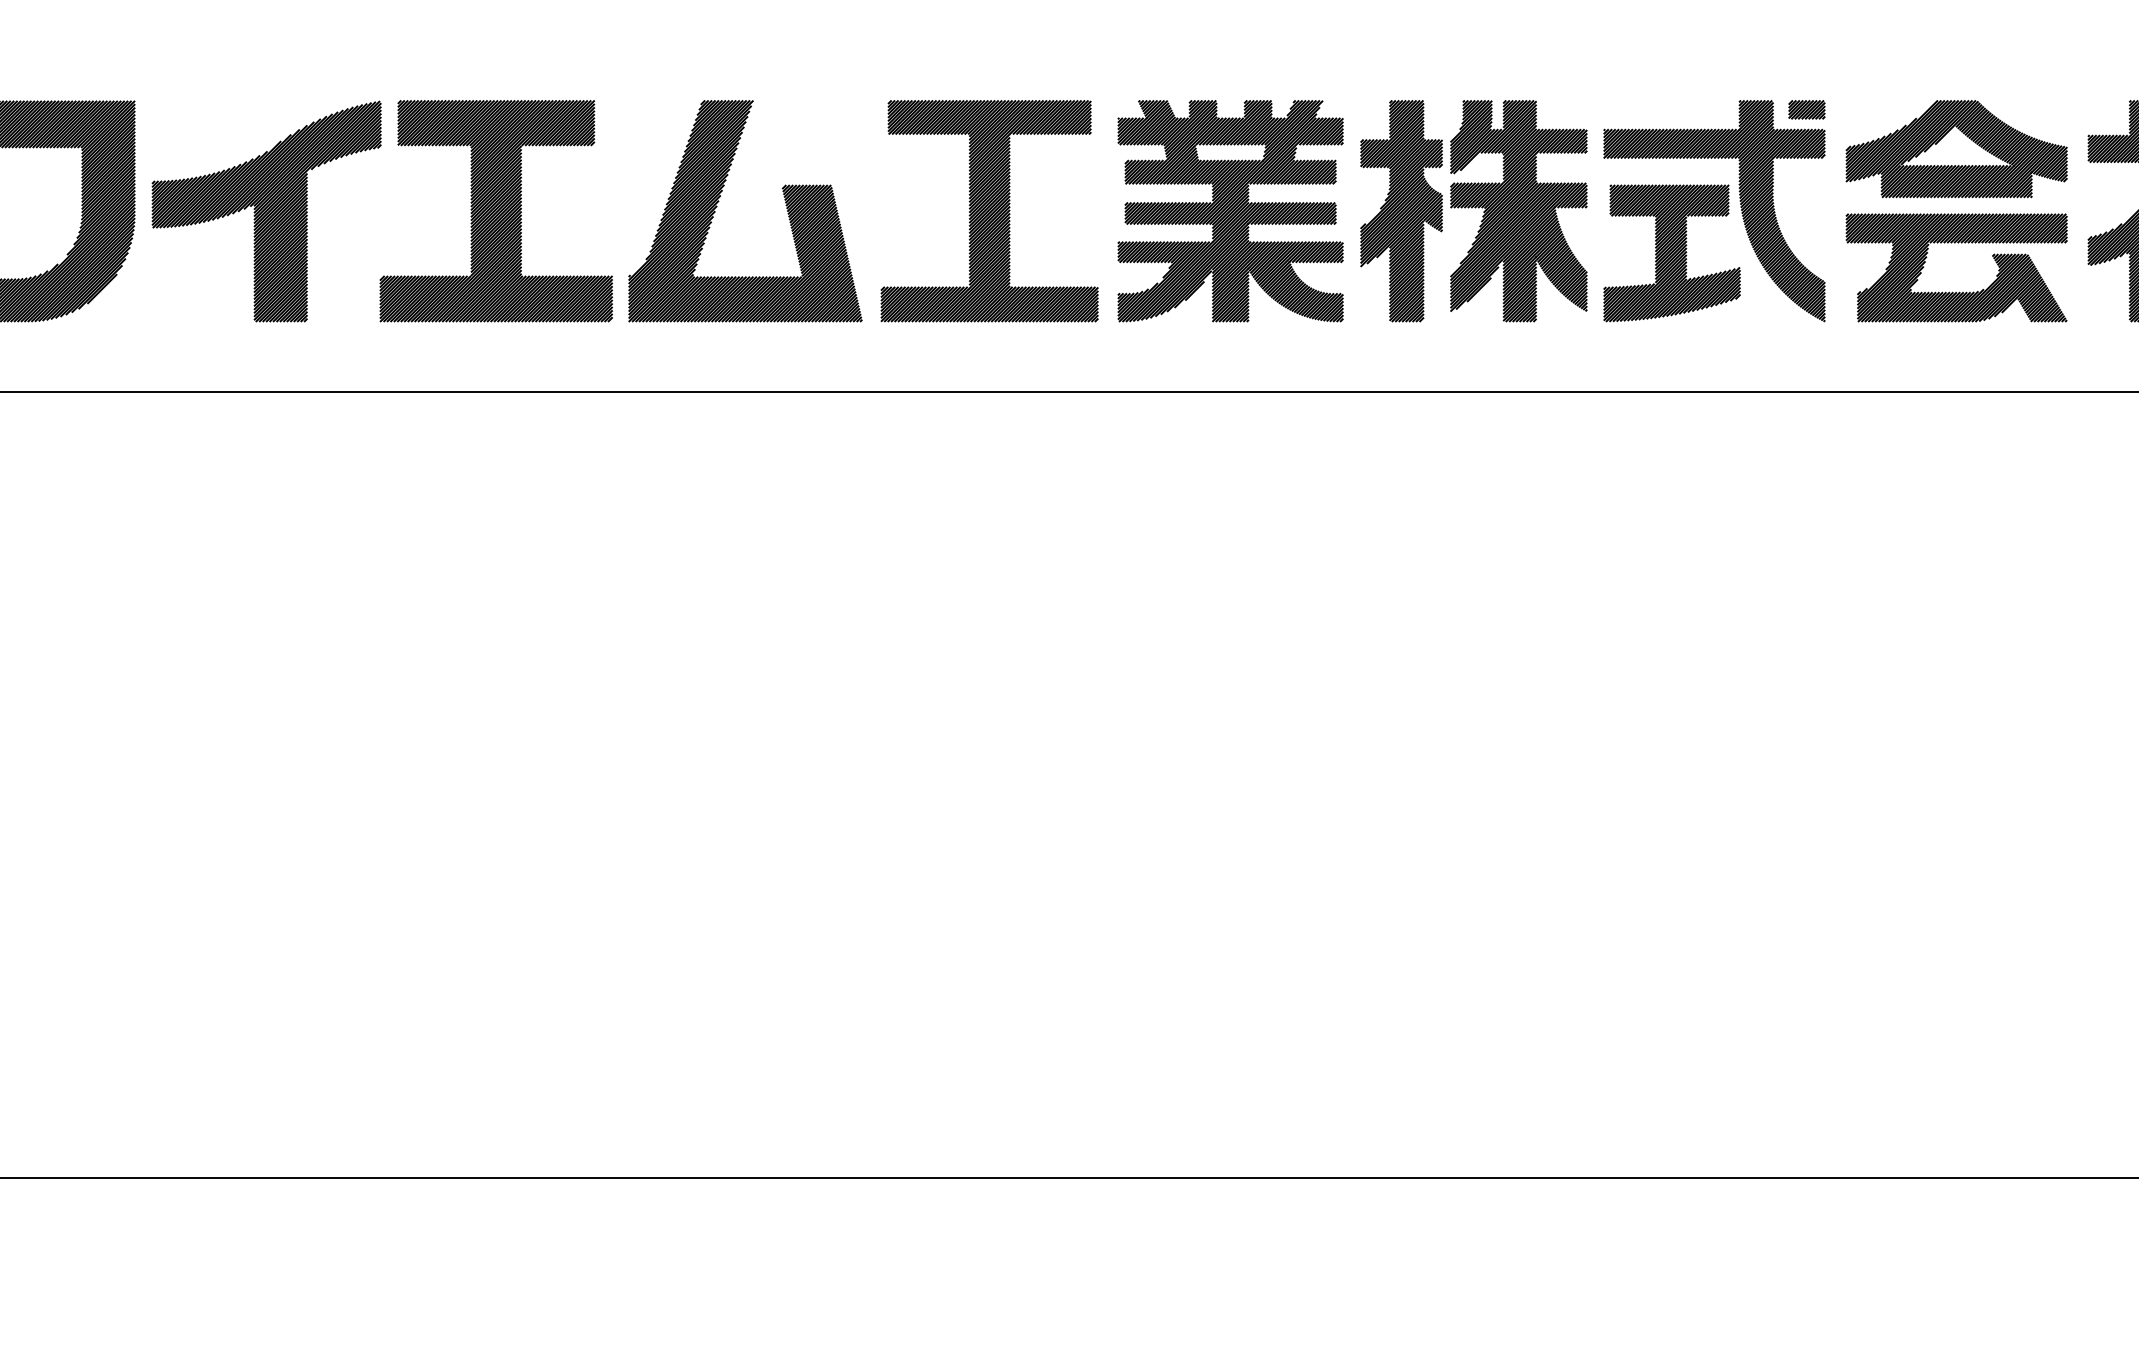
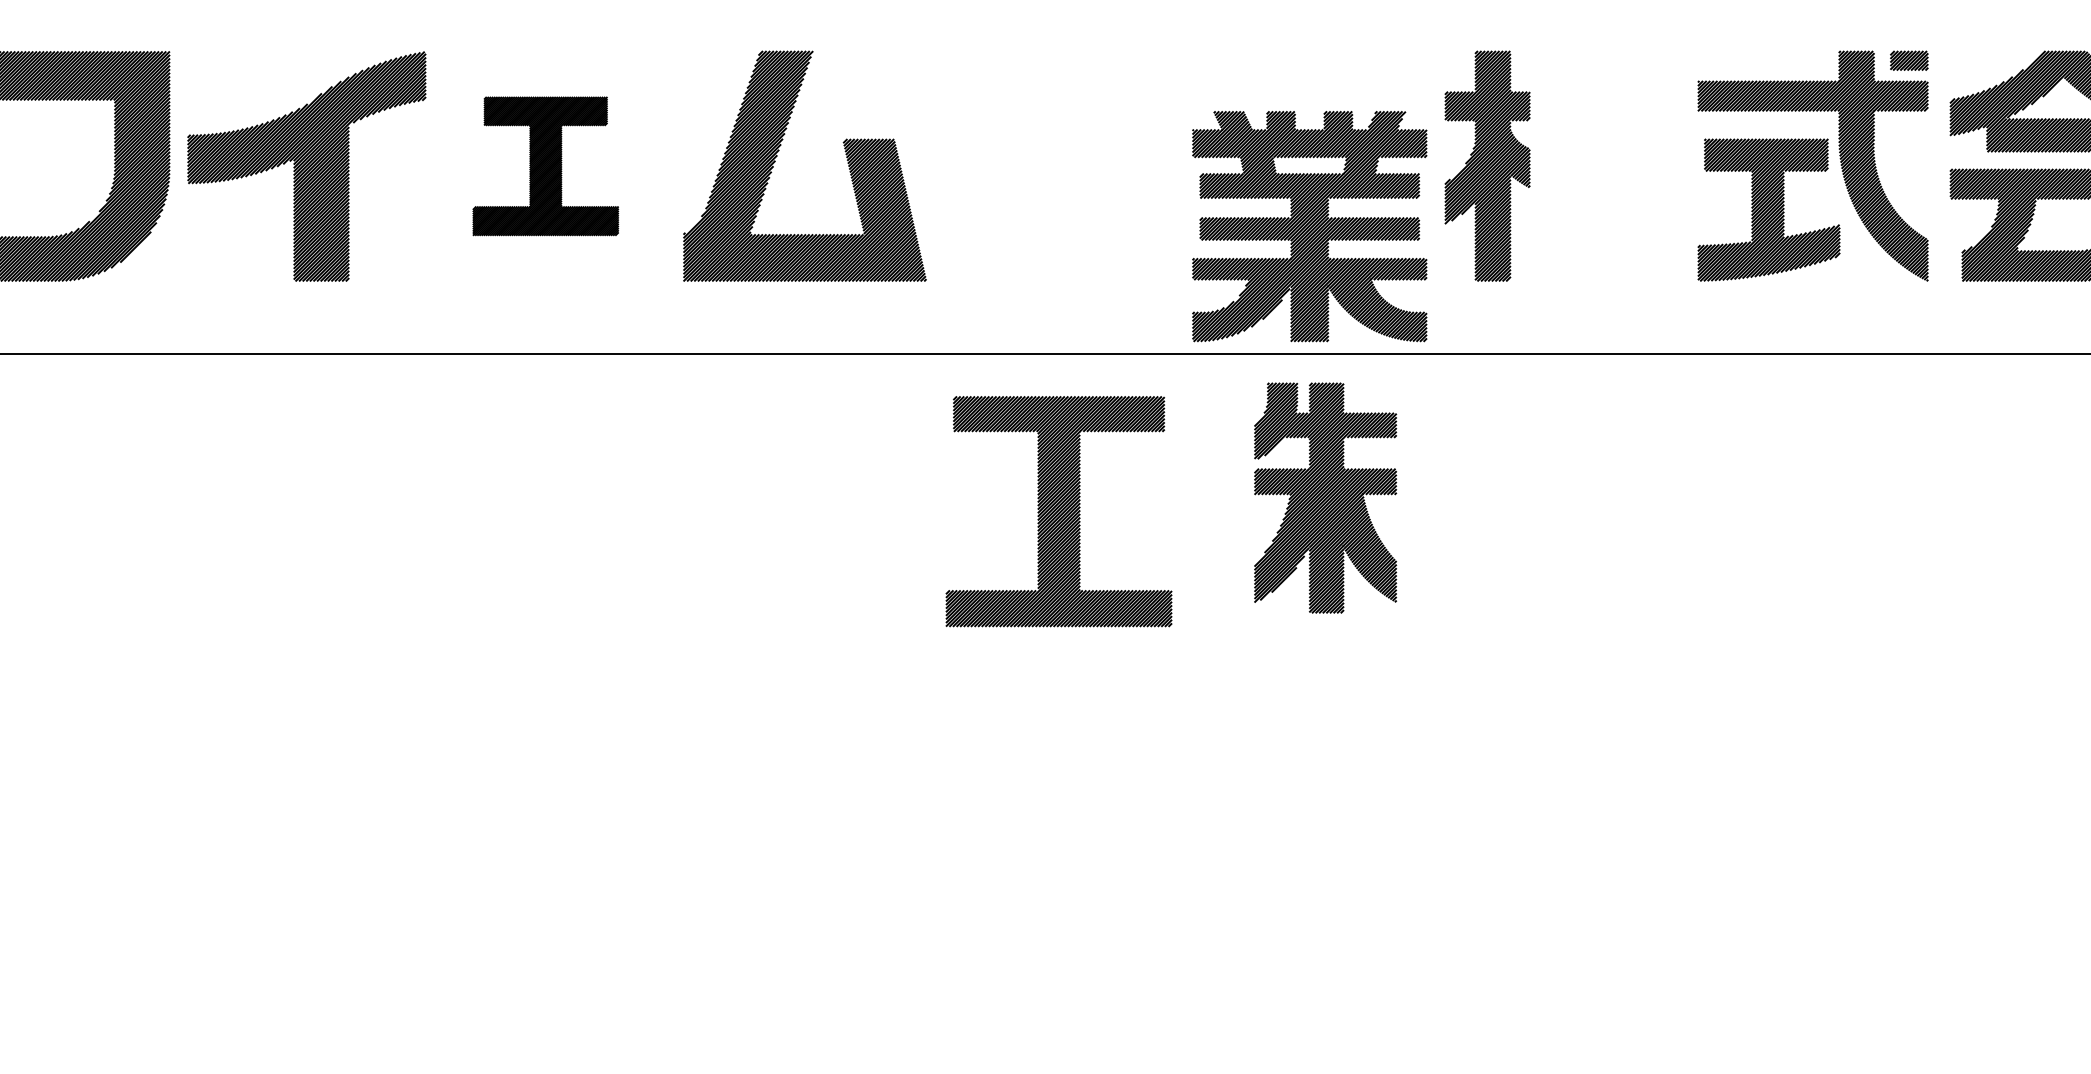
part: (496, 211) -> (545, 166), size x0.6
part: (989, 211) -> (1058, 511), moved
part: (1230, 211) -> (1309, 226), moved
part: (1518, 211) -> (1325, 498), moved

